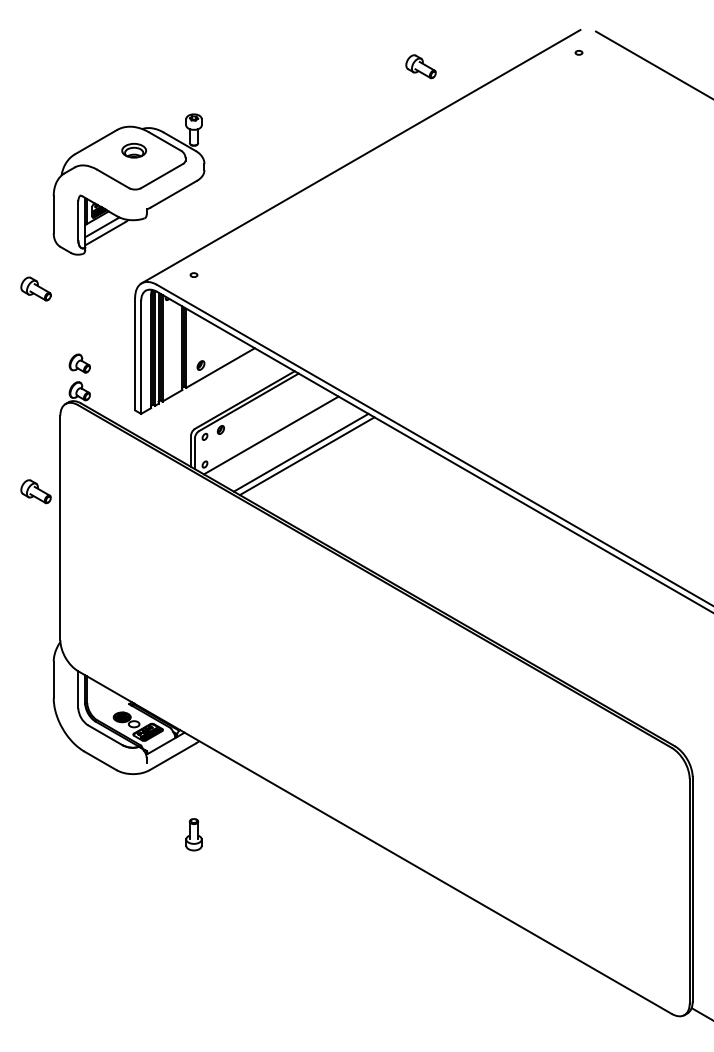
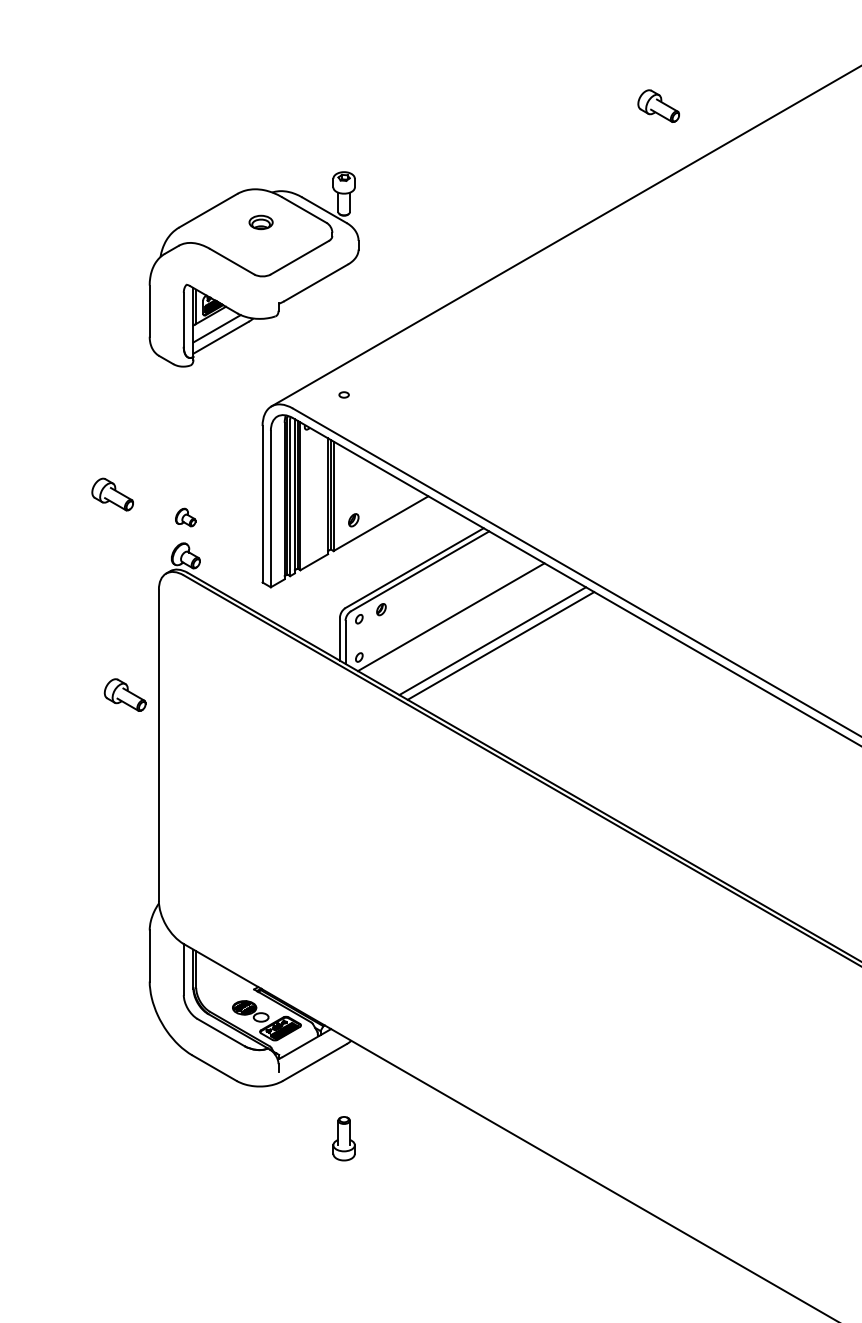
part: (133, 150) -> (260, 222), size x0.7
part: (35, 288) -> (111, 493), moved
part: (79, 363) -> (185, 517), size x0.7
part: (193, 834) -> (343, 1138), moved

